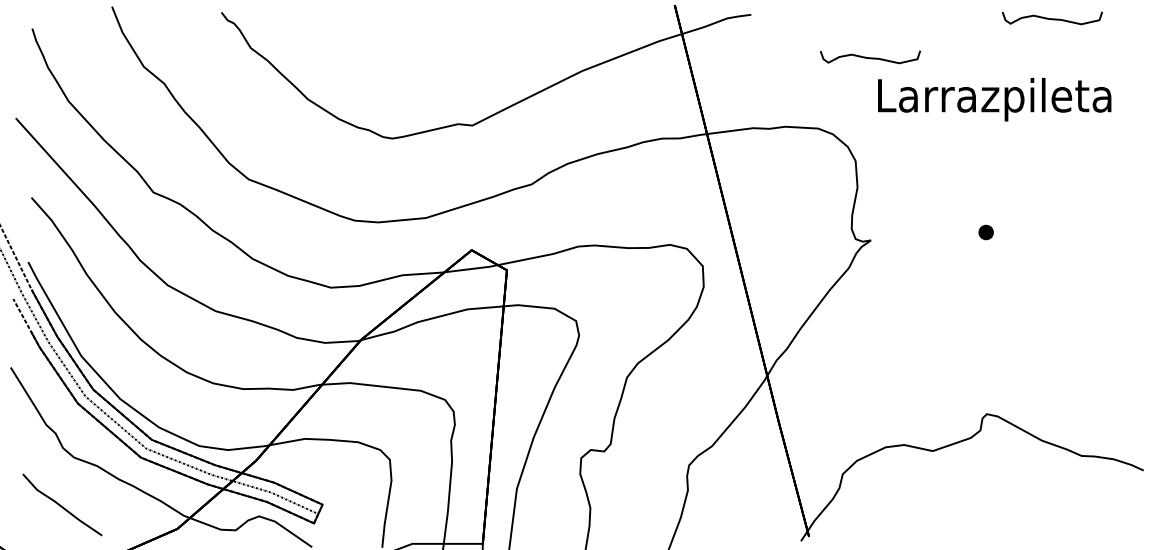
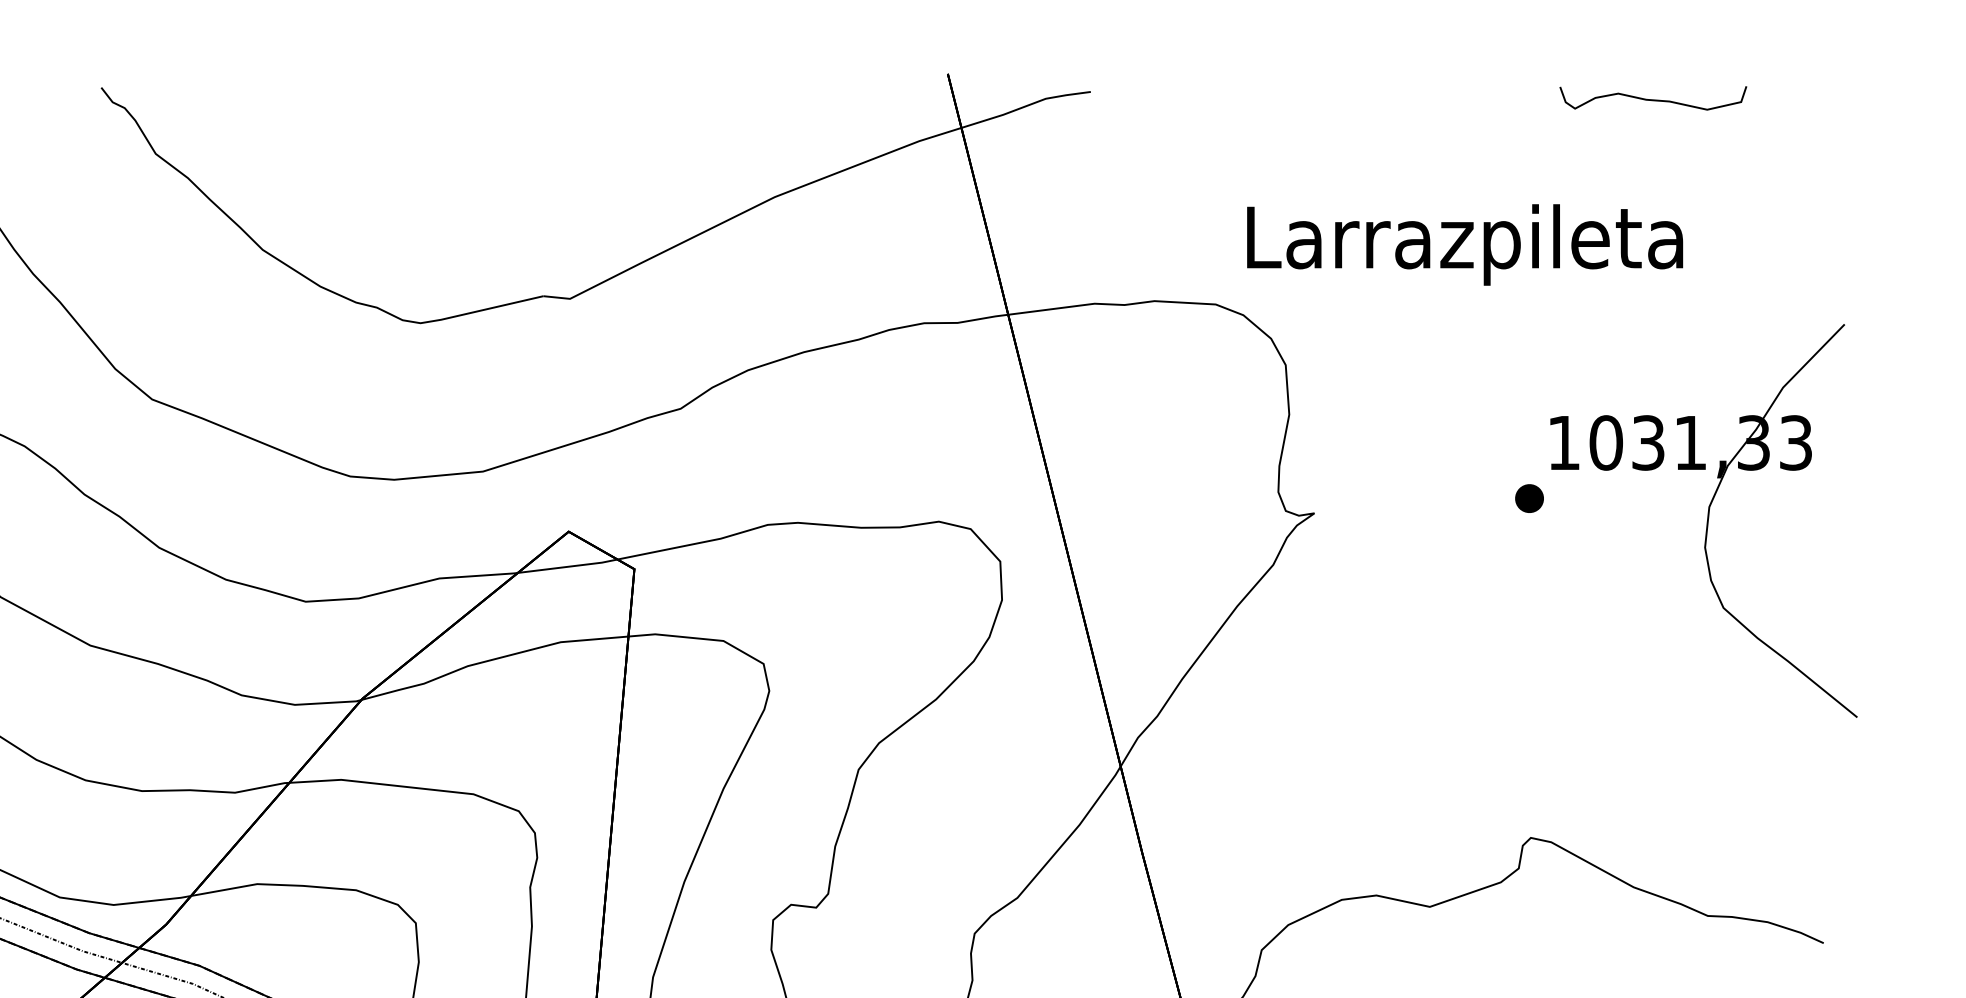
curve: (869, 57) -> (1311, 171), removed
text: (994, 99) -> (1464, 244), moved
part: (1079, 244) -> (1703, 521), added

